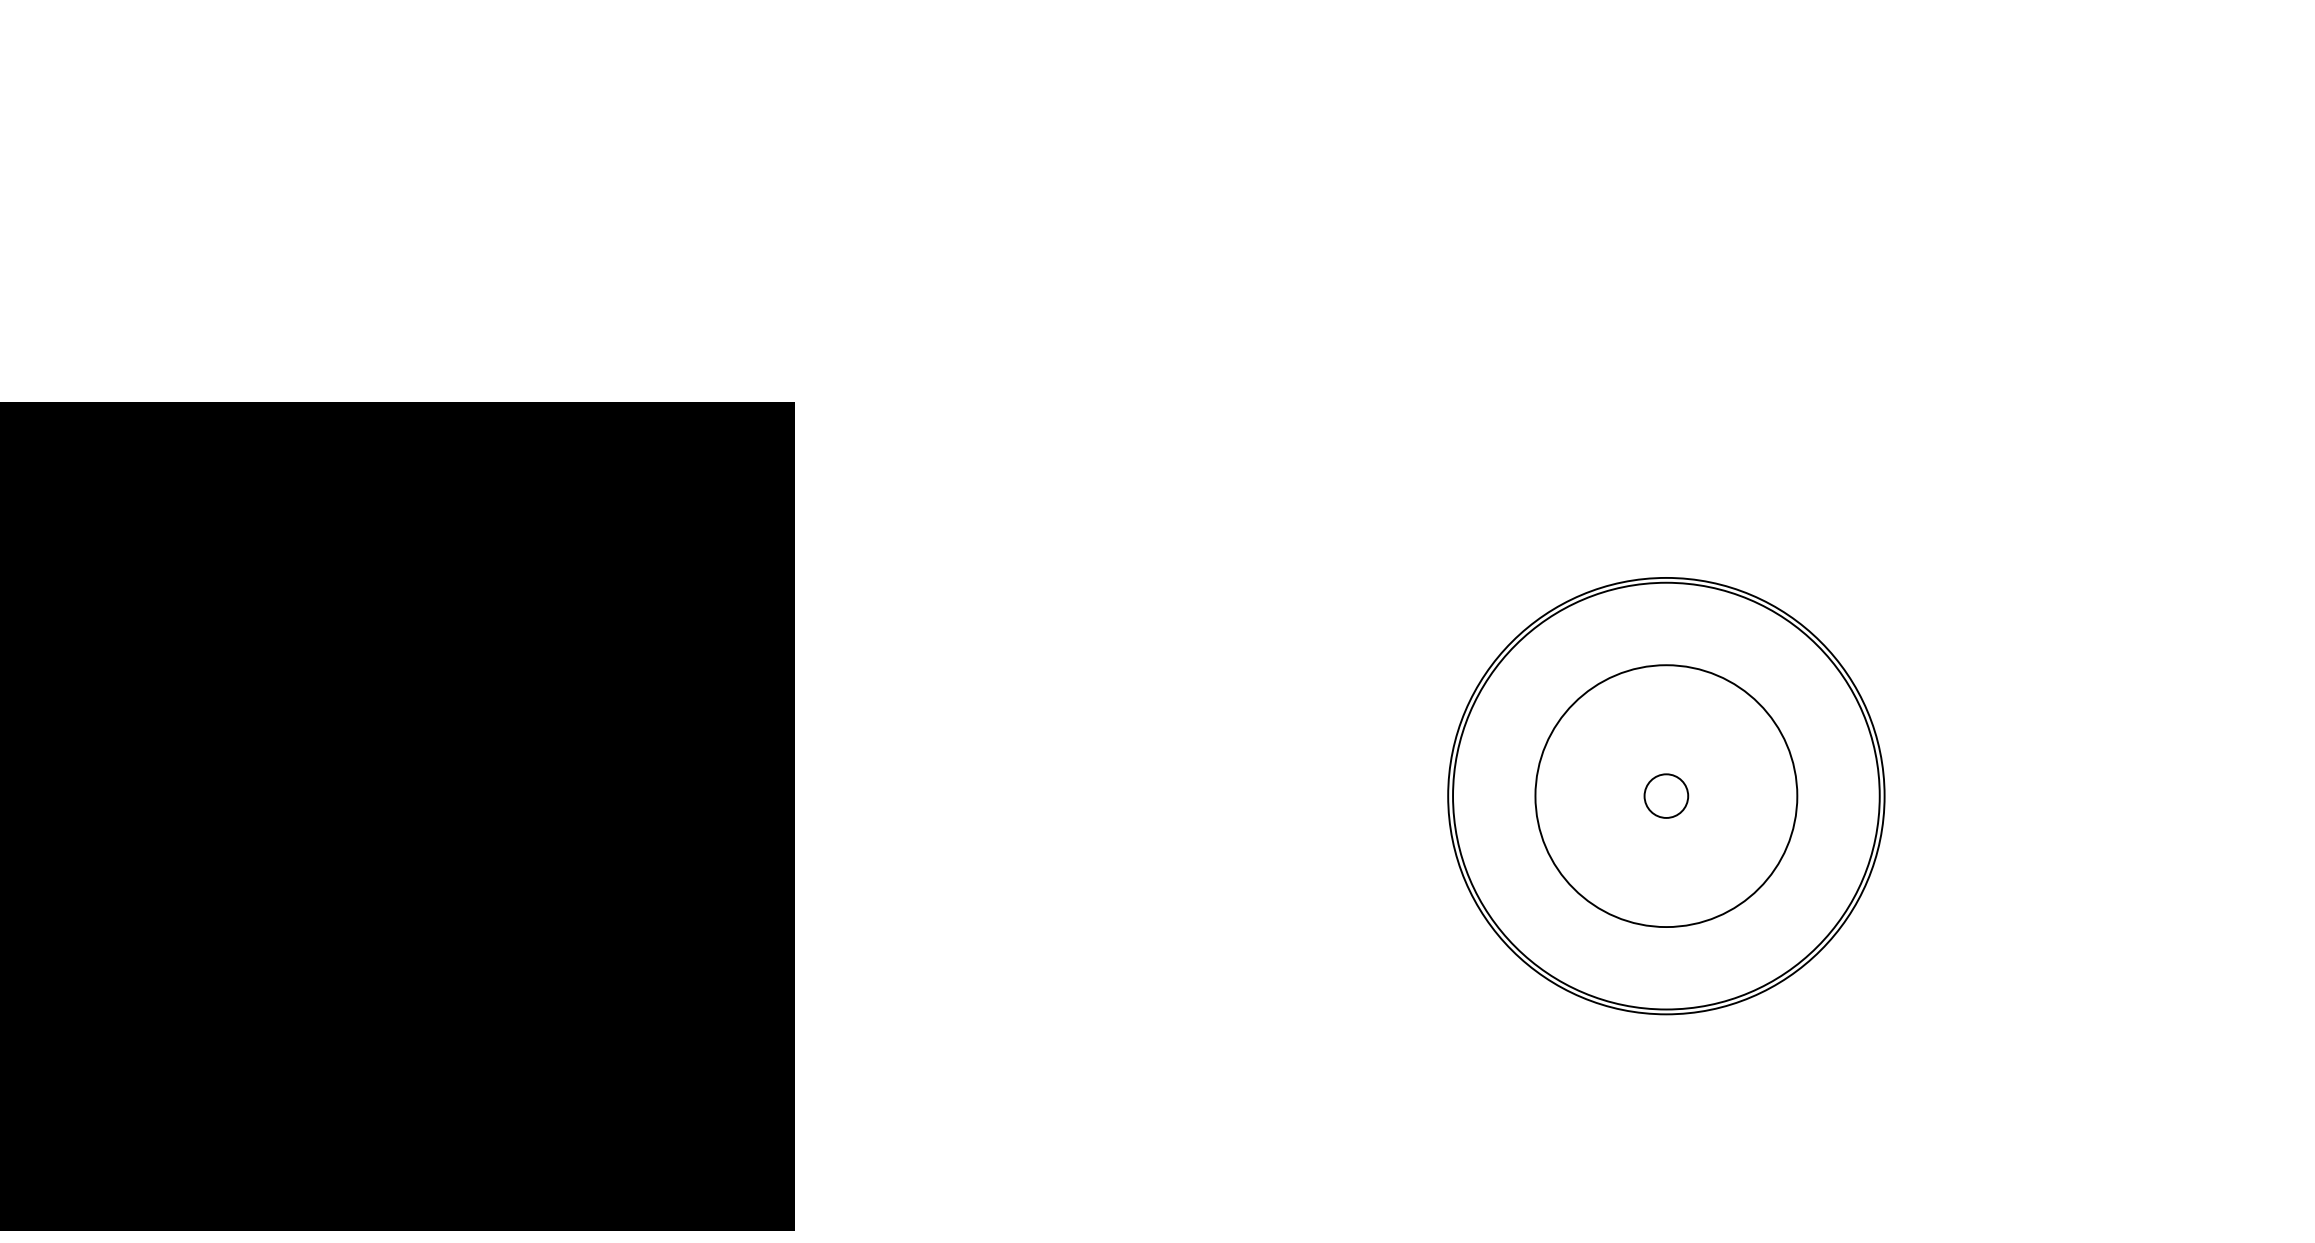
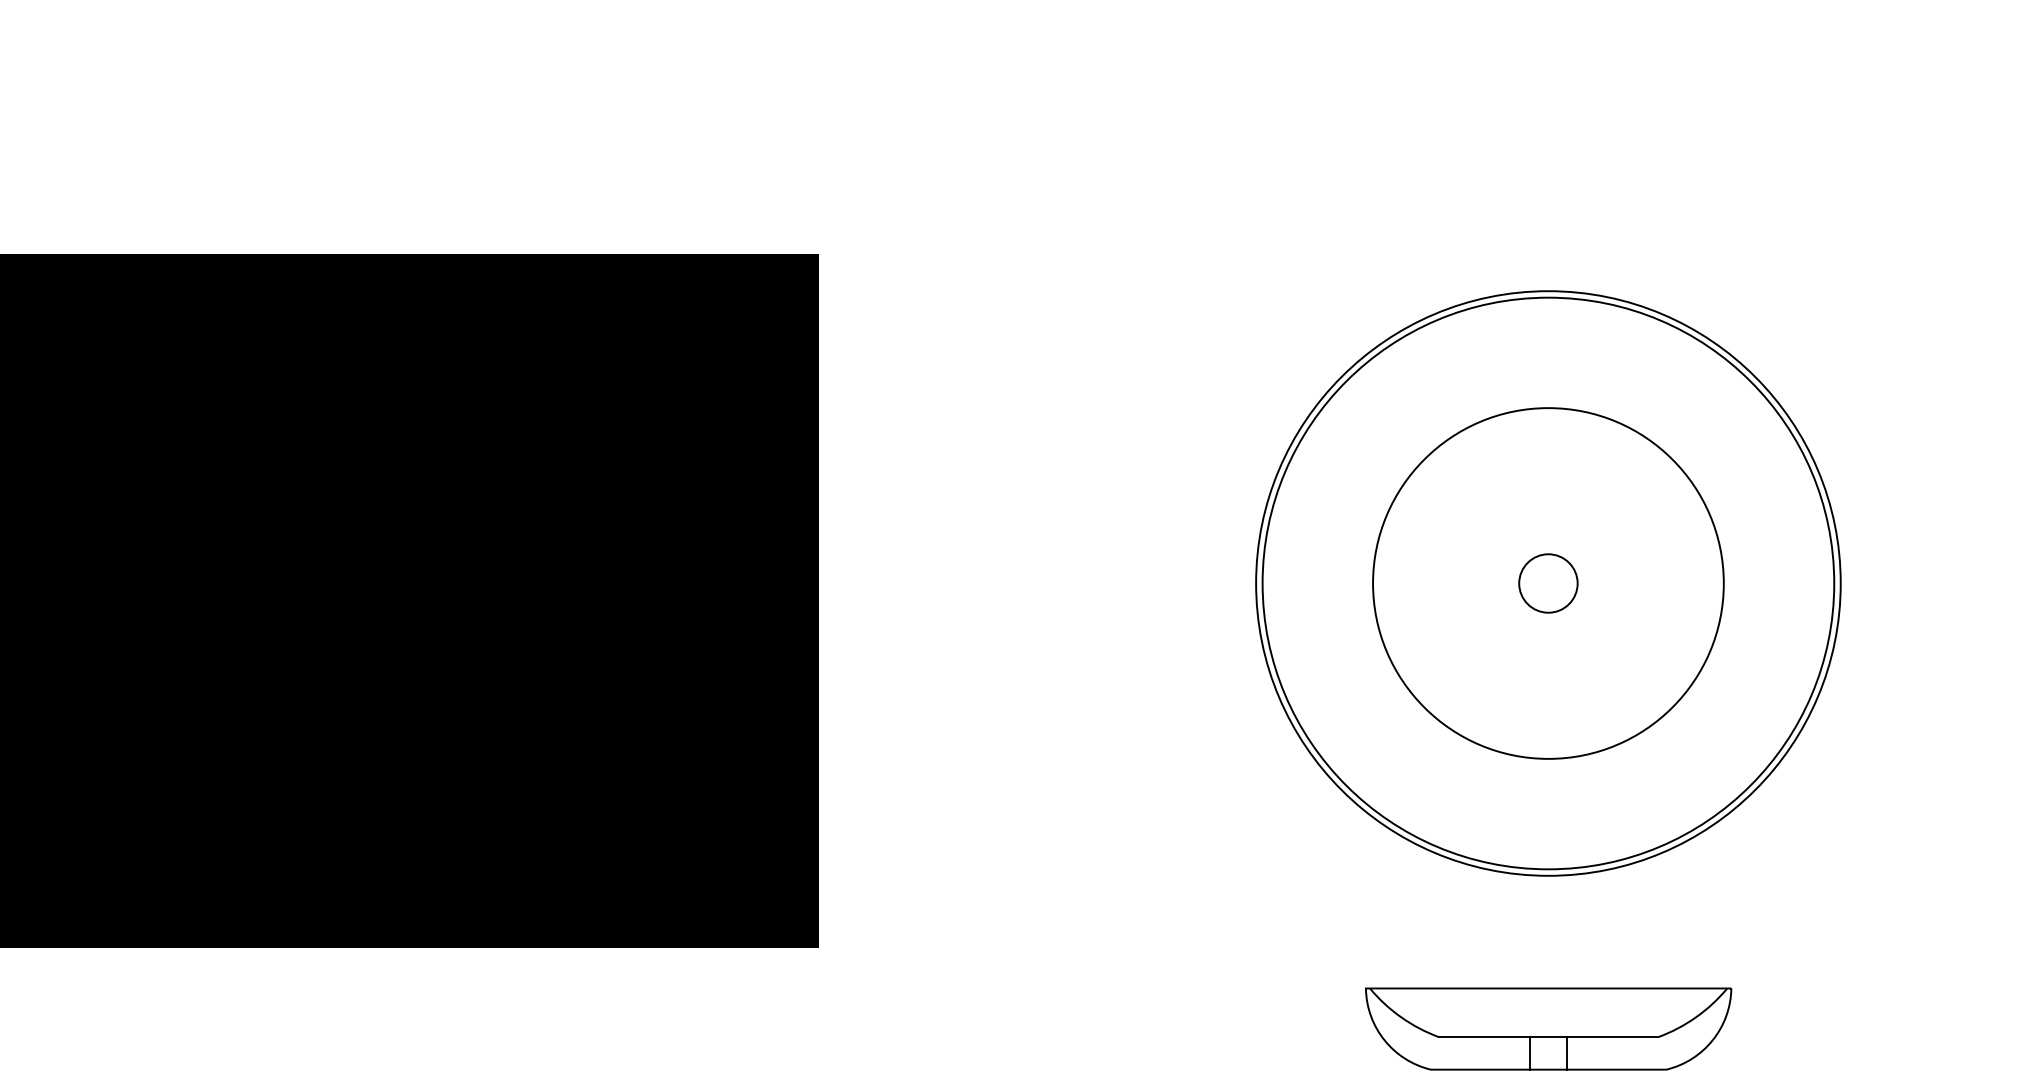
part: (1666, 795) -> (1548, 583), size x1.6

